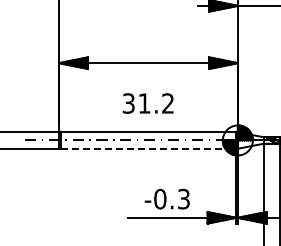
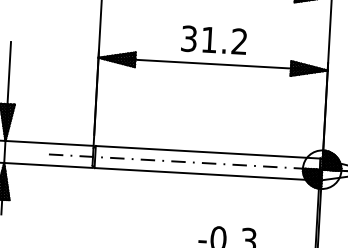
text: (147, 103) -> (213, 40), moved
line: (148, 149) -> (206, 174), dashed -> solid

